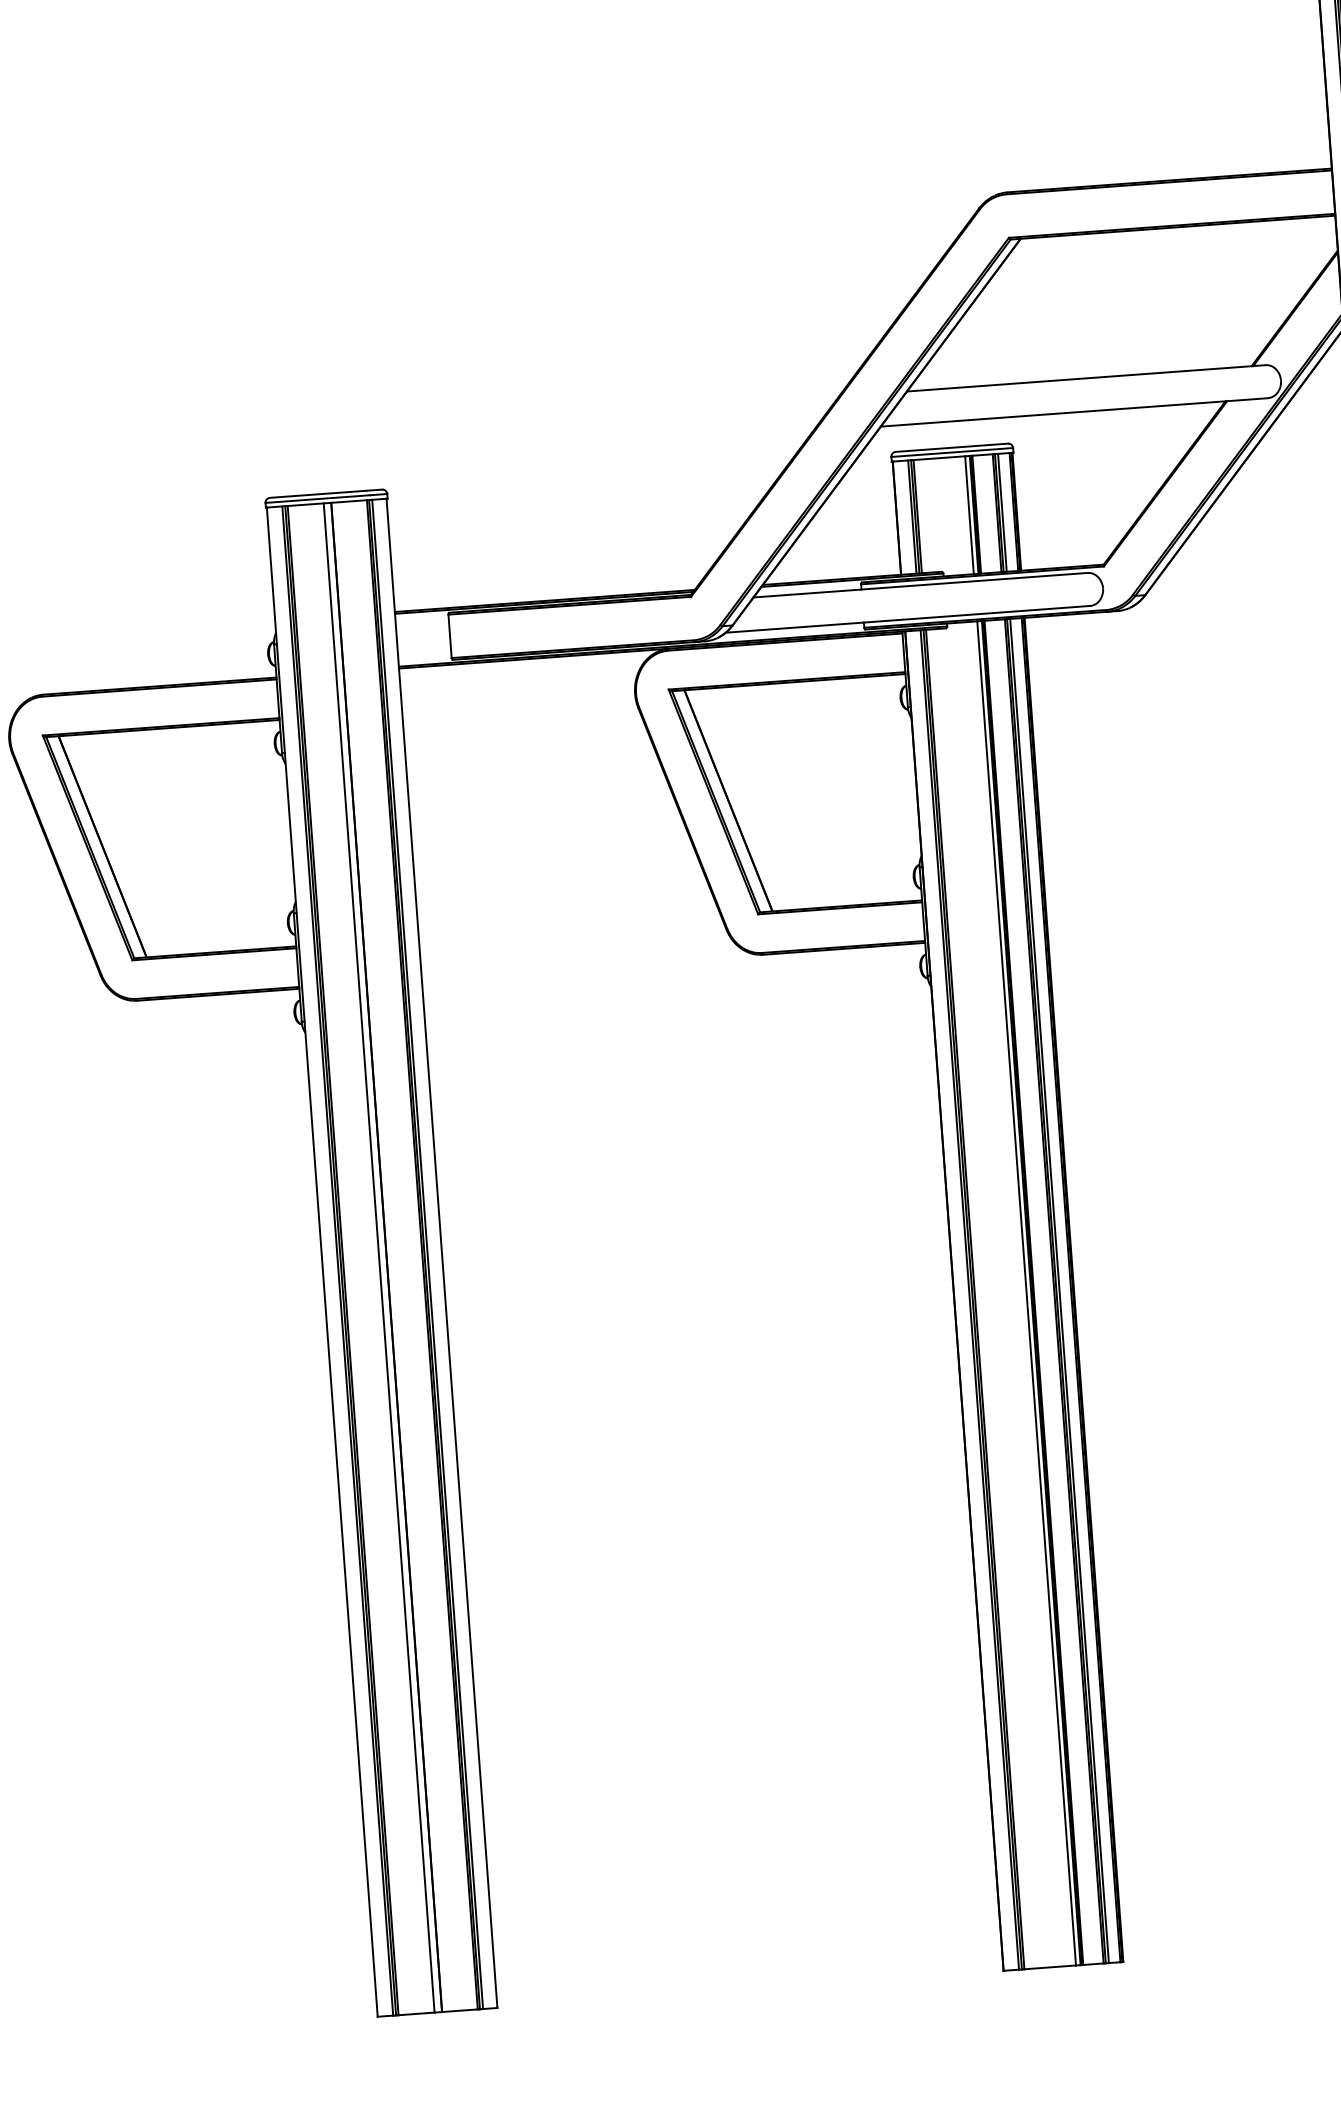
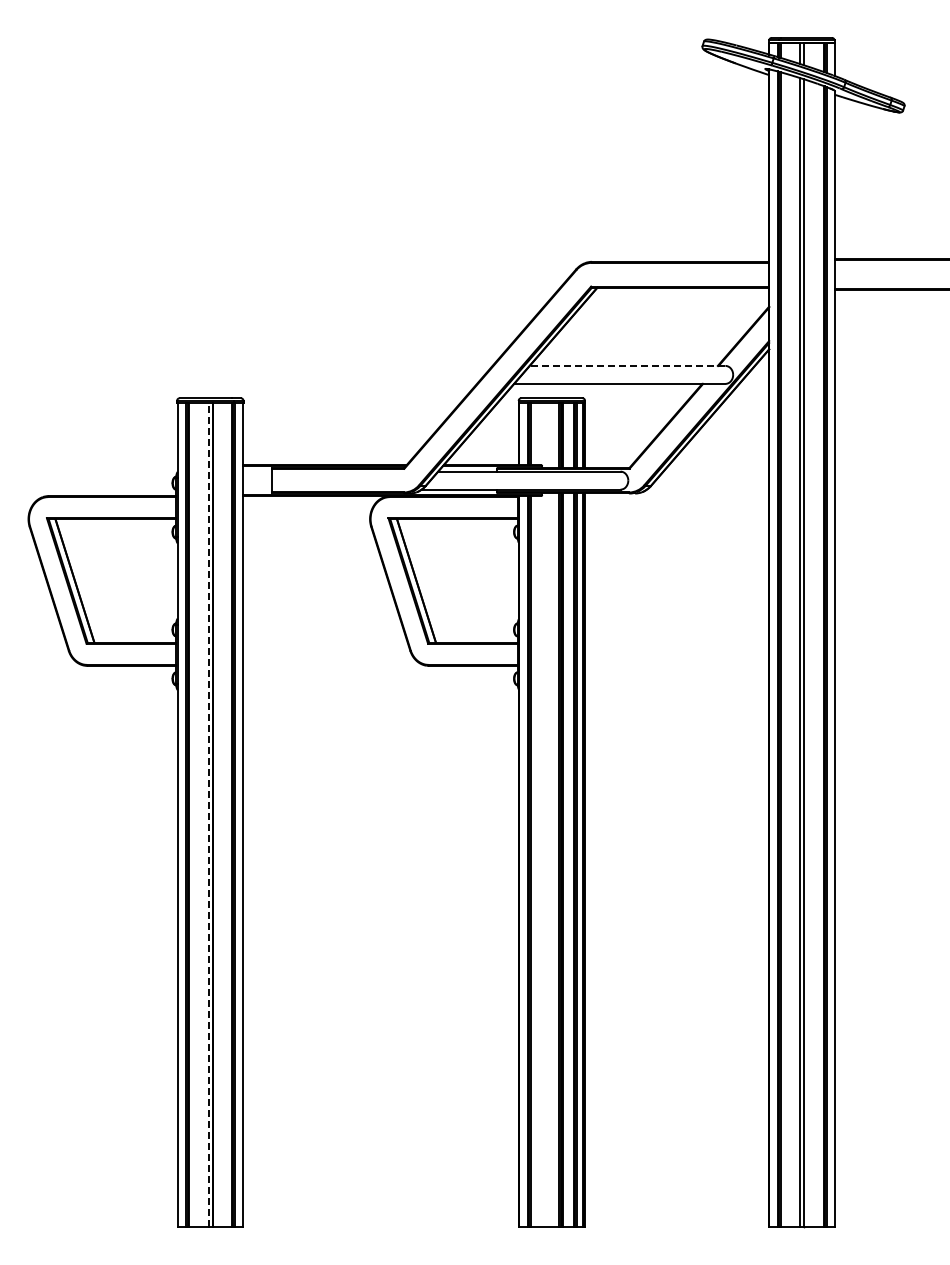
line: (1086, 377) -> (627, 365), solid -> dashed
line: (378, 1258) -> (208, 815), solid -> dashed

